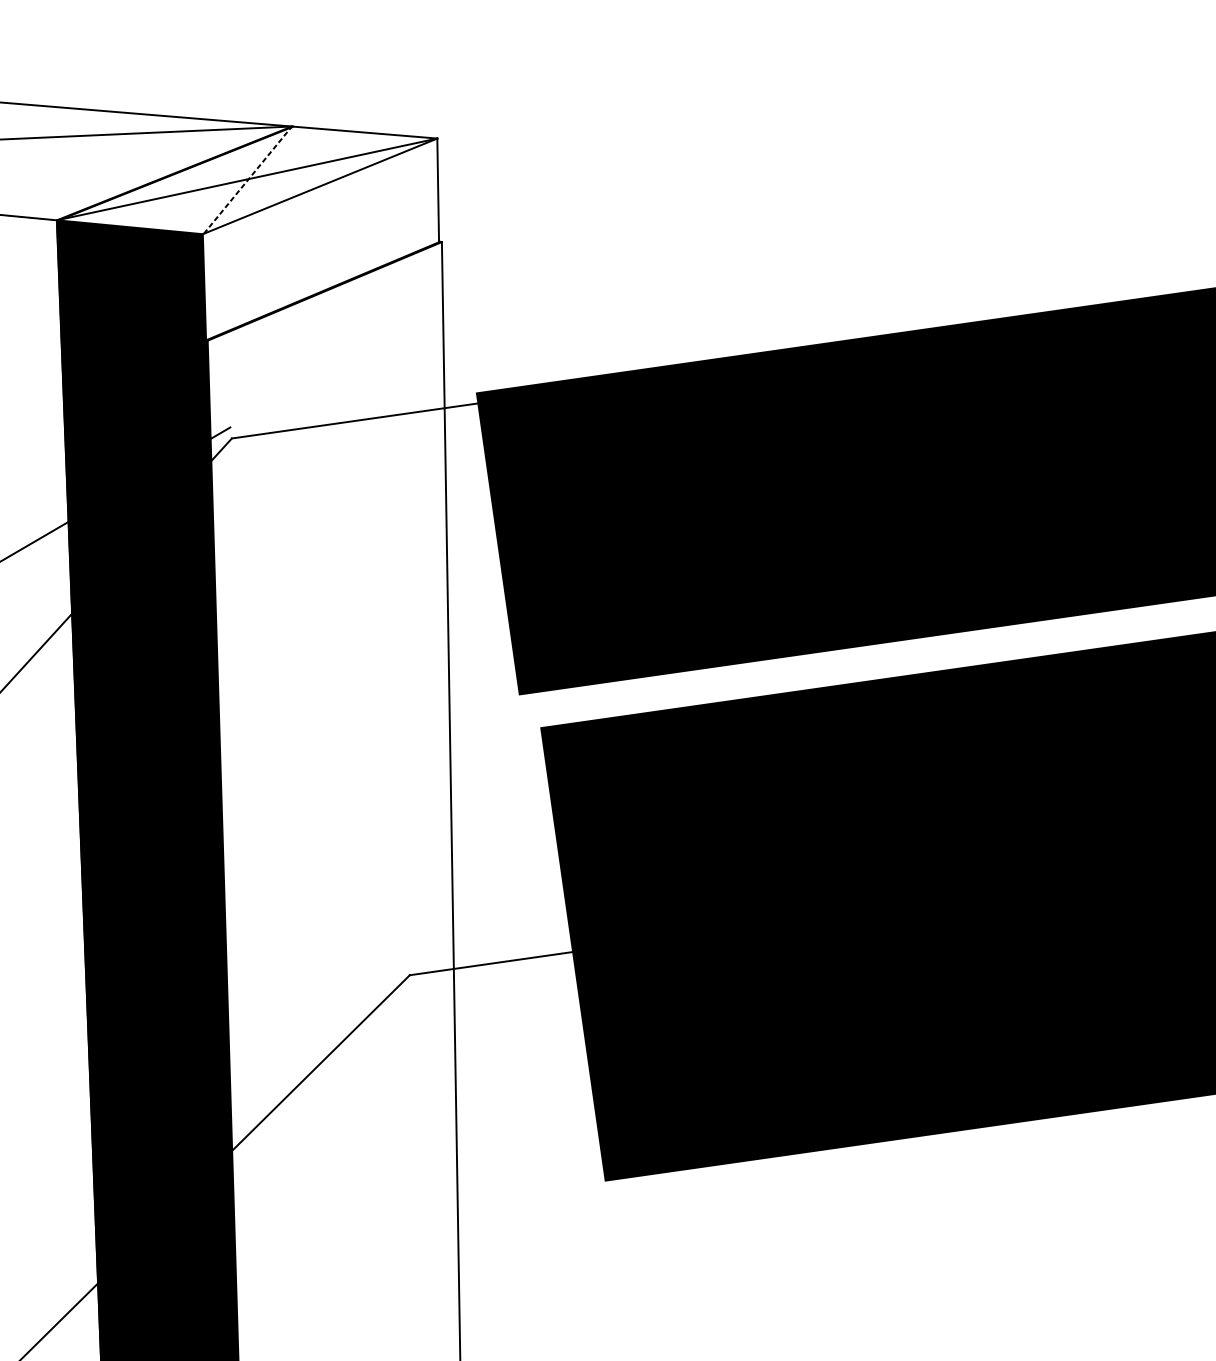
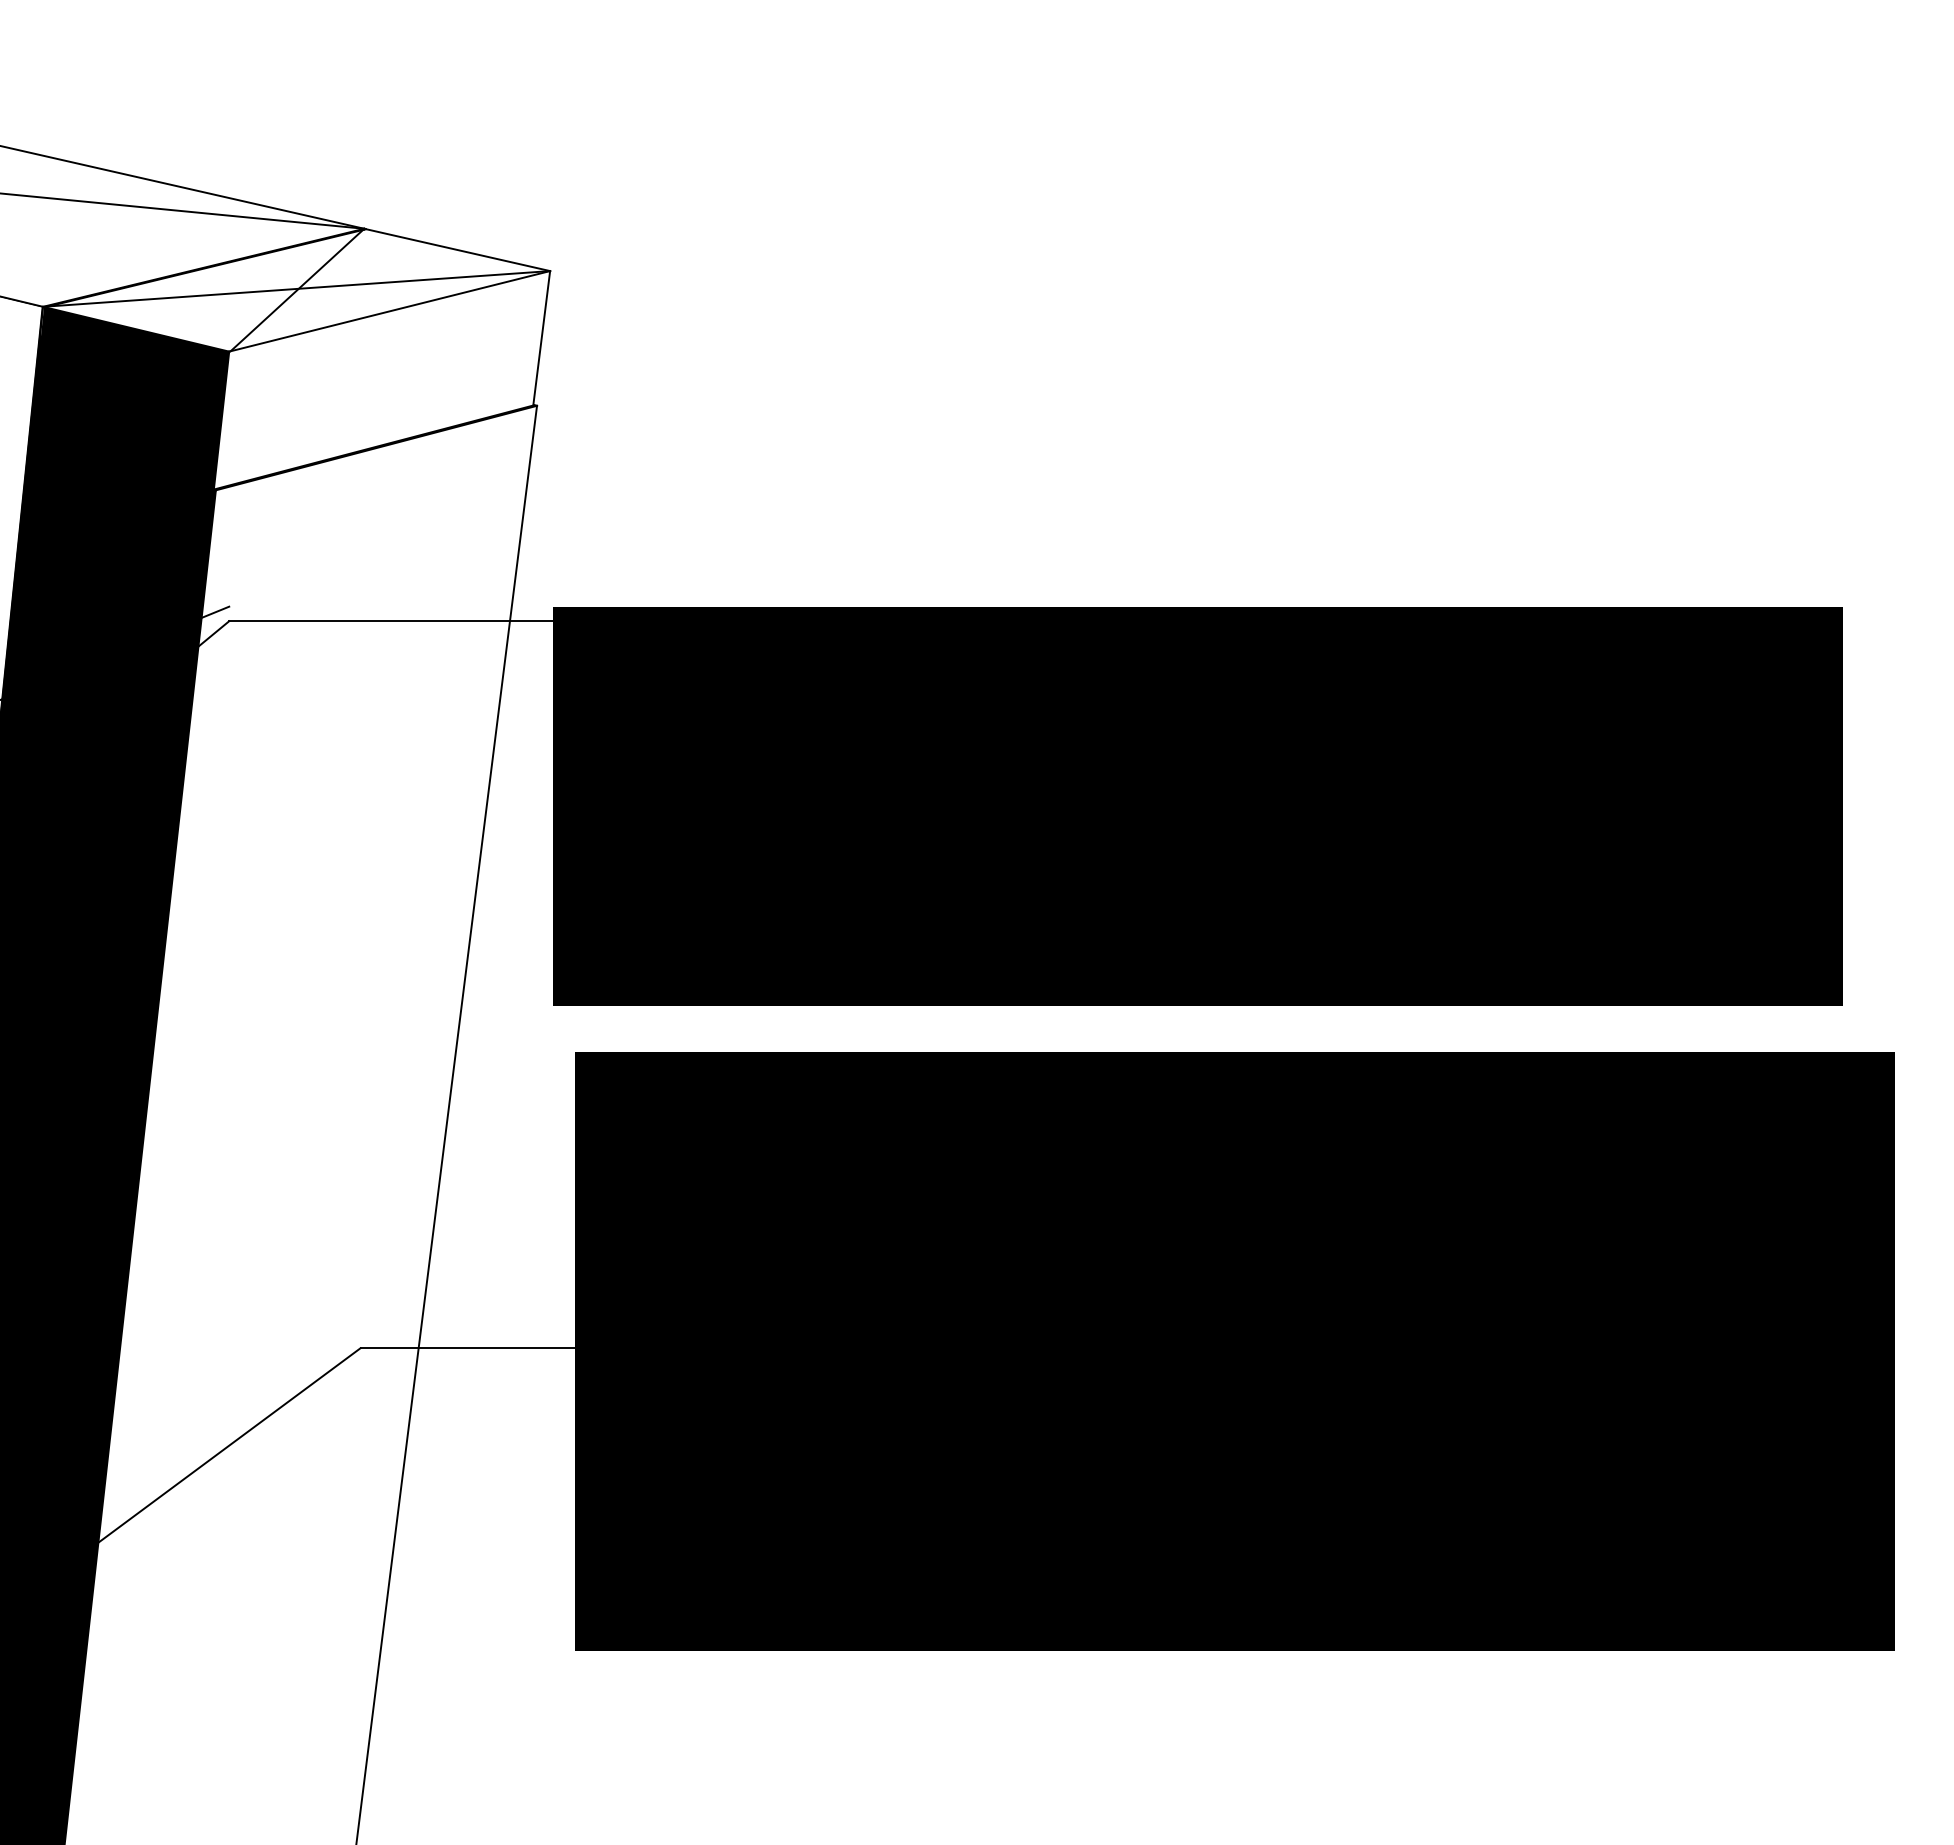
line: (247, 180) -> (297, 290), dashed -> solid

